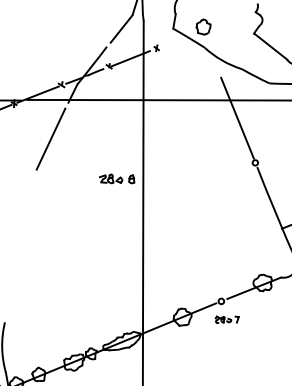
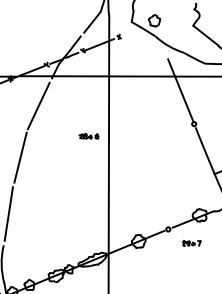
part: (116, 178) -> (88, 135), size x0.71
line: (26, 206) -> (20, 157), added
line: (11, 280) -> (8, 213), added
part: (226, 319) -> (191, 243), moved

